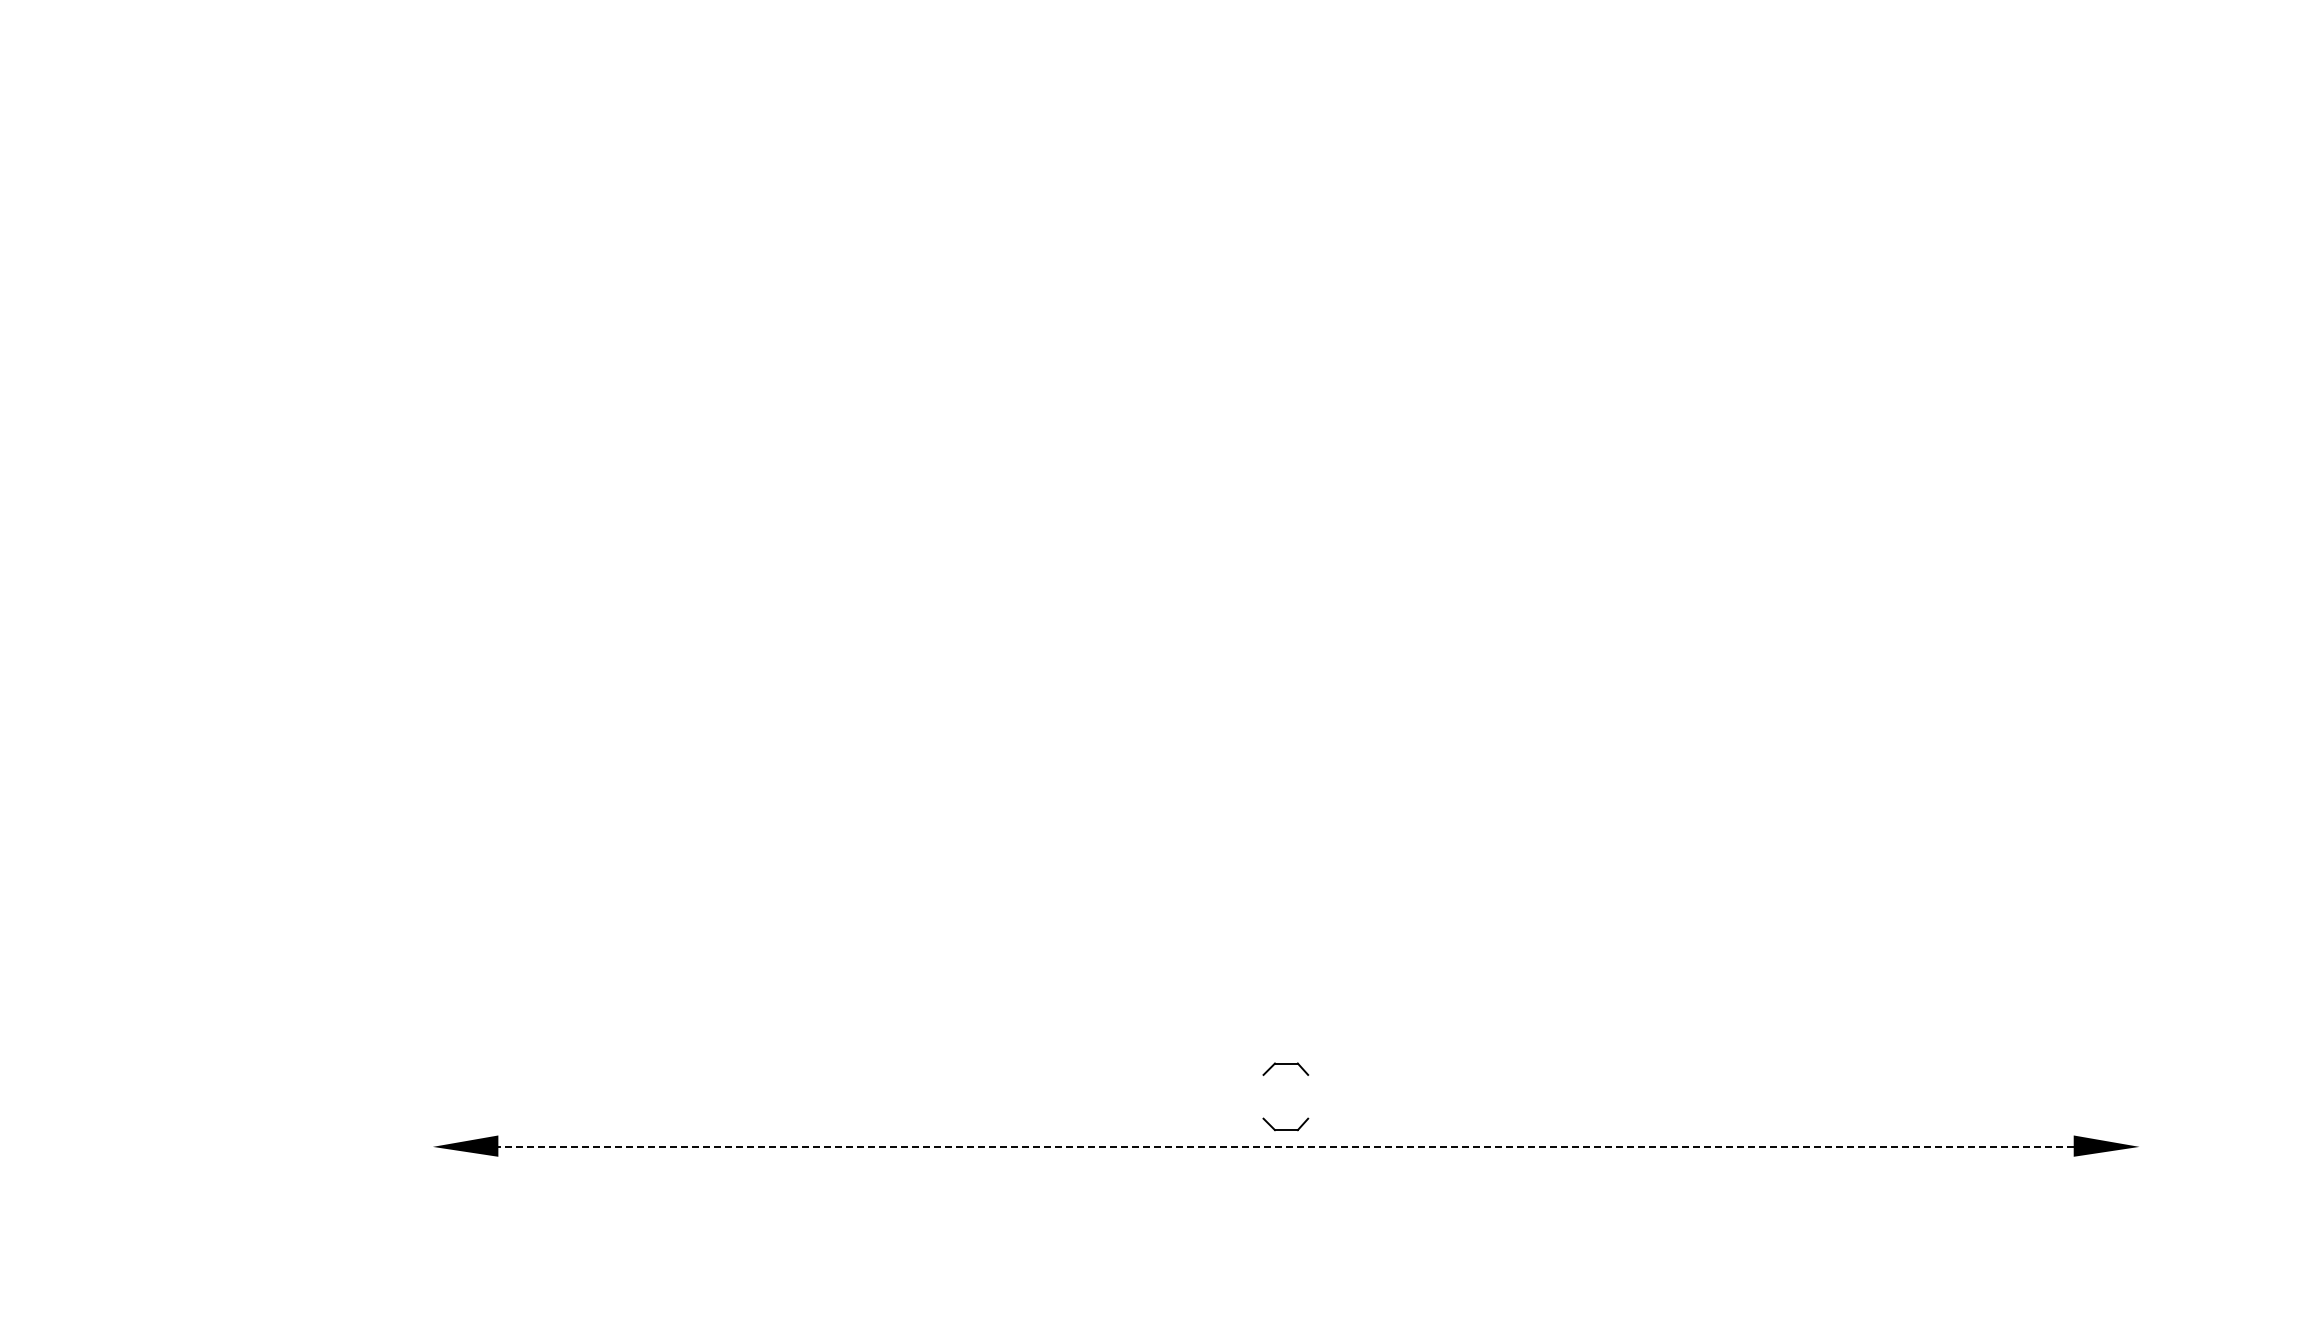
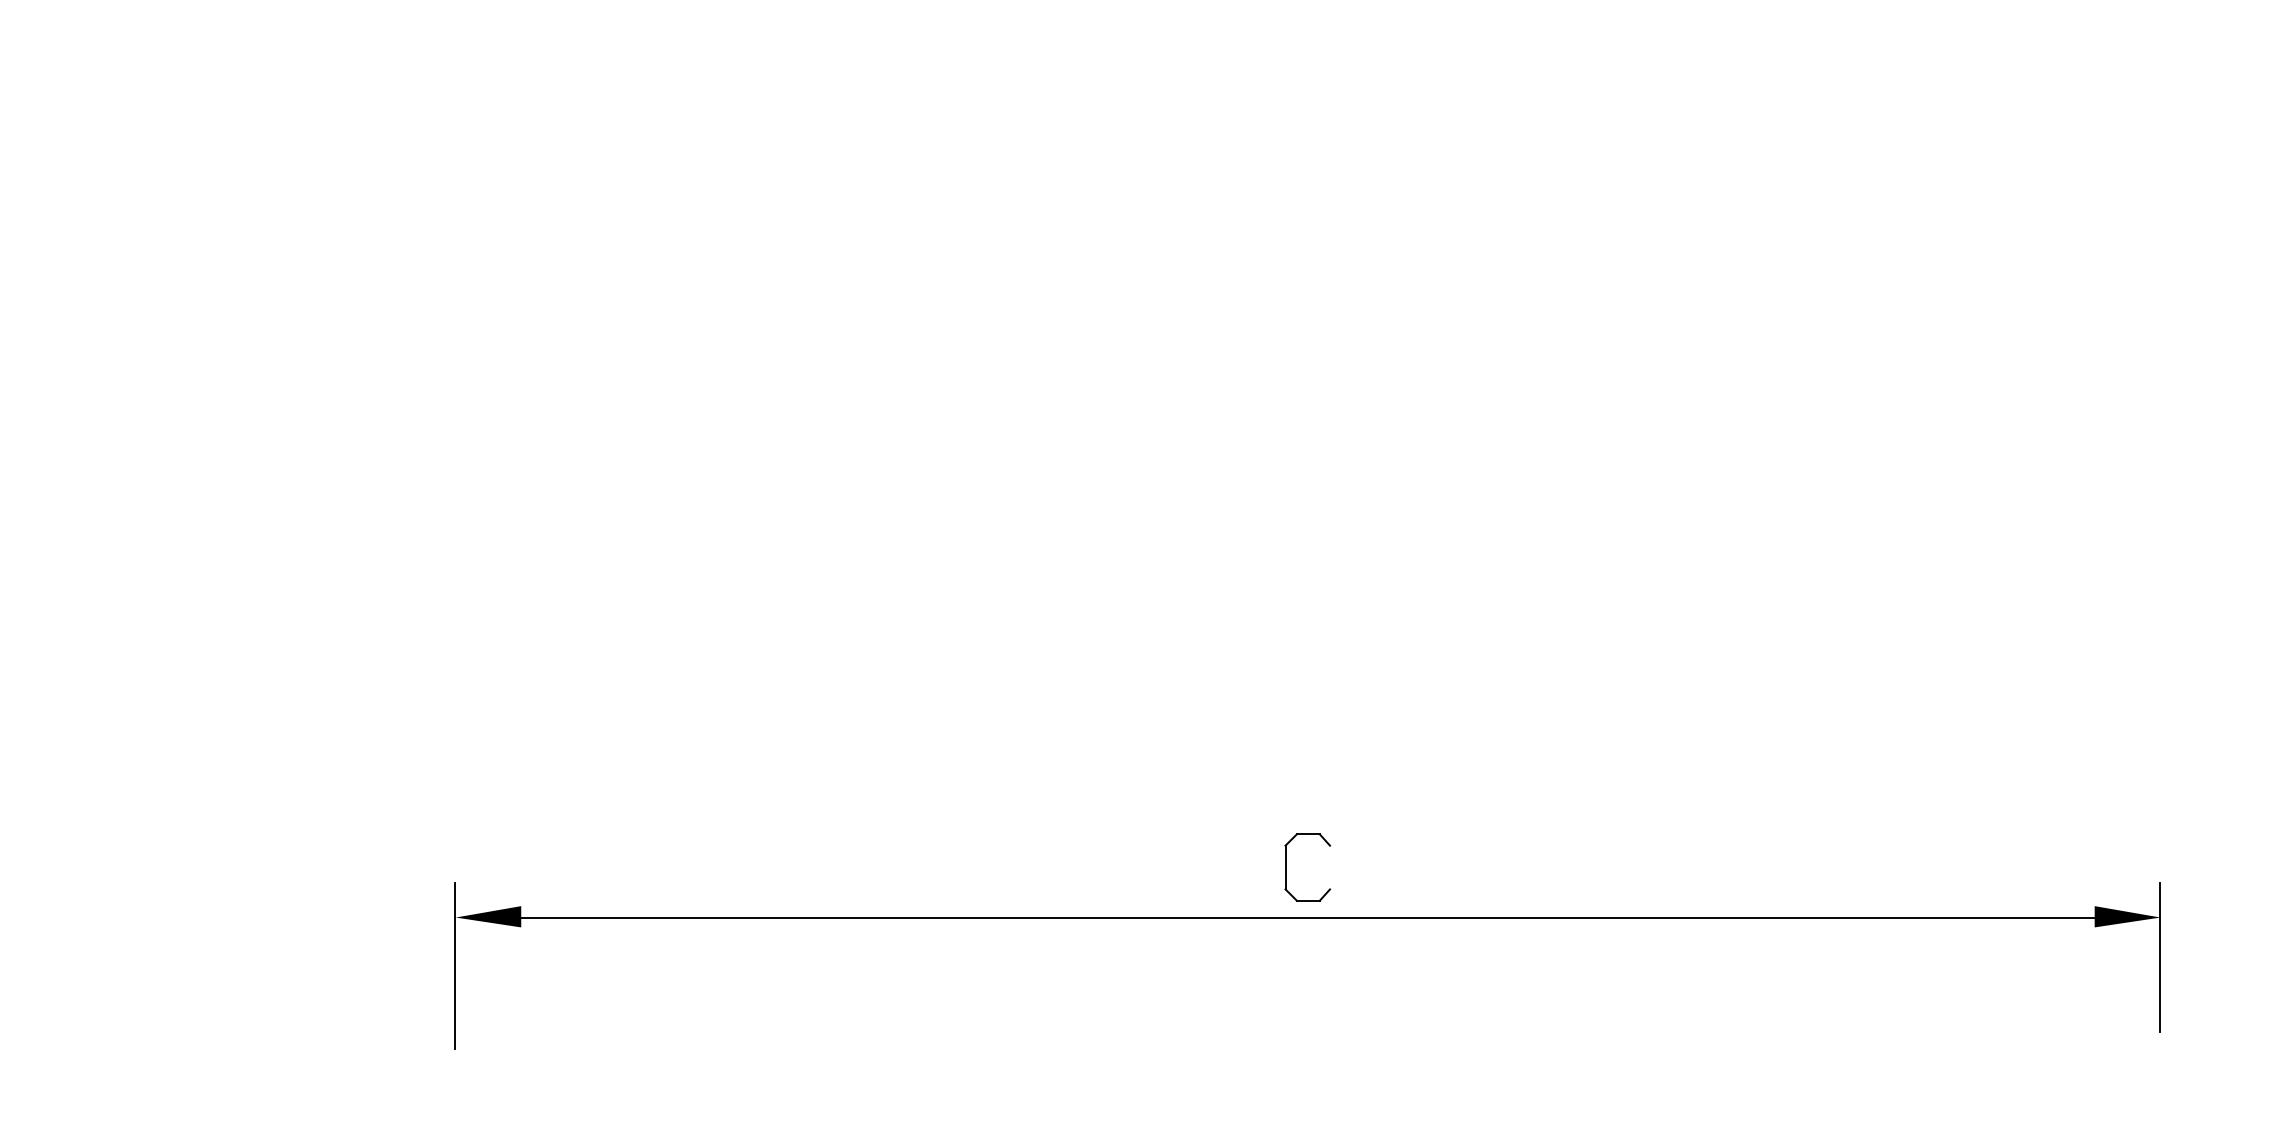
line: (1263, 1096) -> (1285, 867), added
line: (1286, 1146) -> (1308, 917), dashed -> solid
line: (2138, 1186) -> (2159, 957), added
line: (432, 1195) -> (455, 966), added

